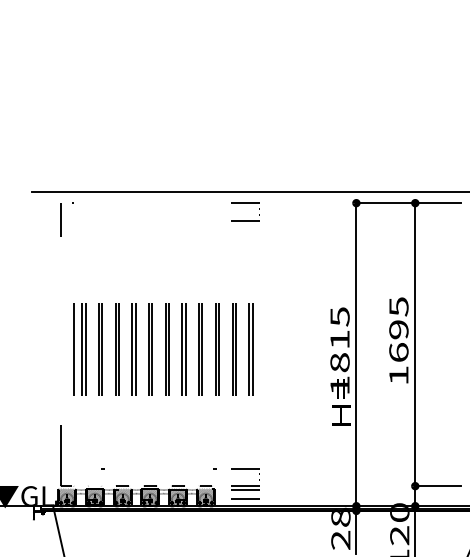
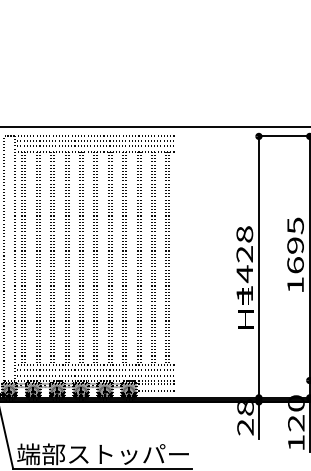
text: (339, 340) -> (244, 254), 1815 -> 1428

